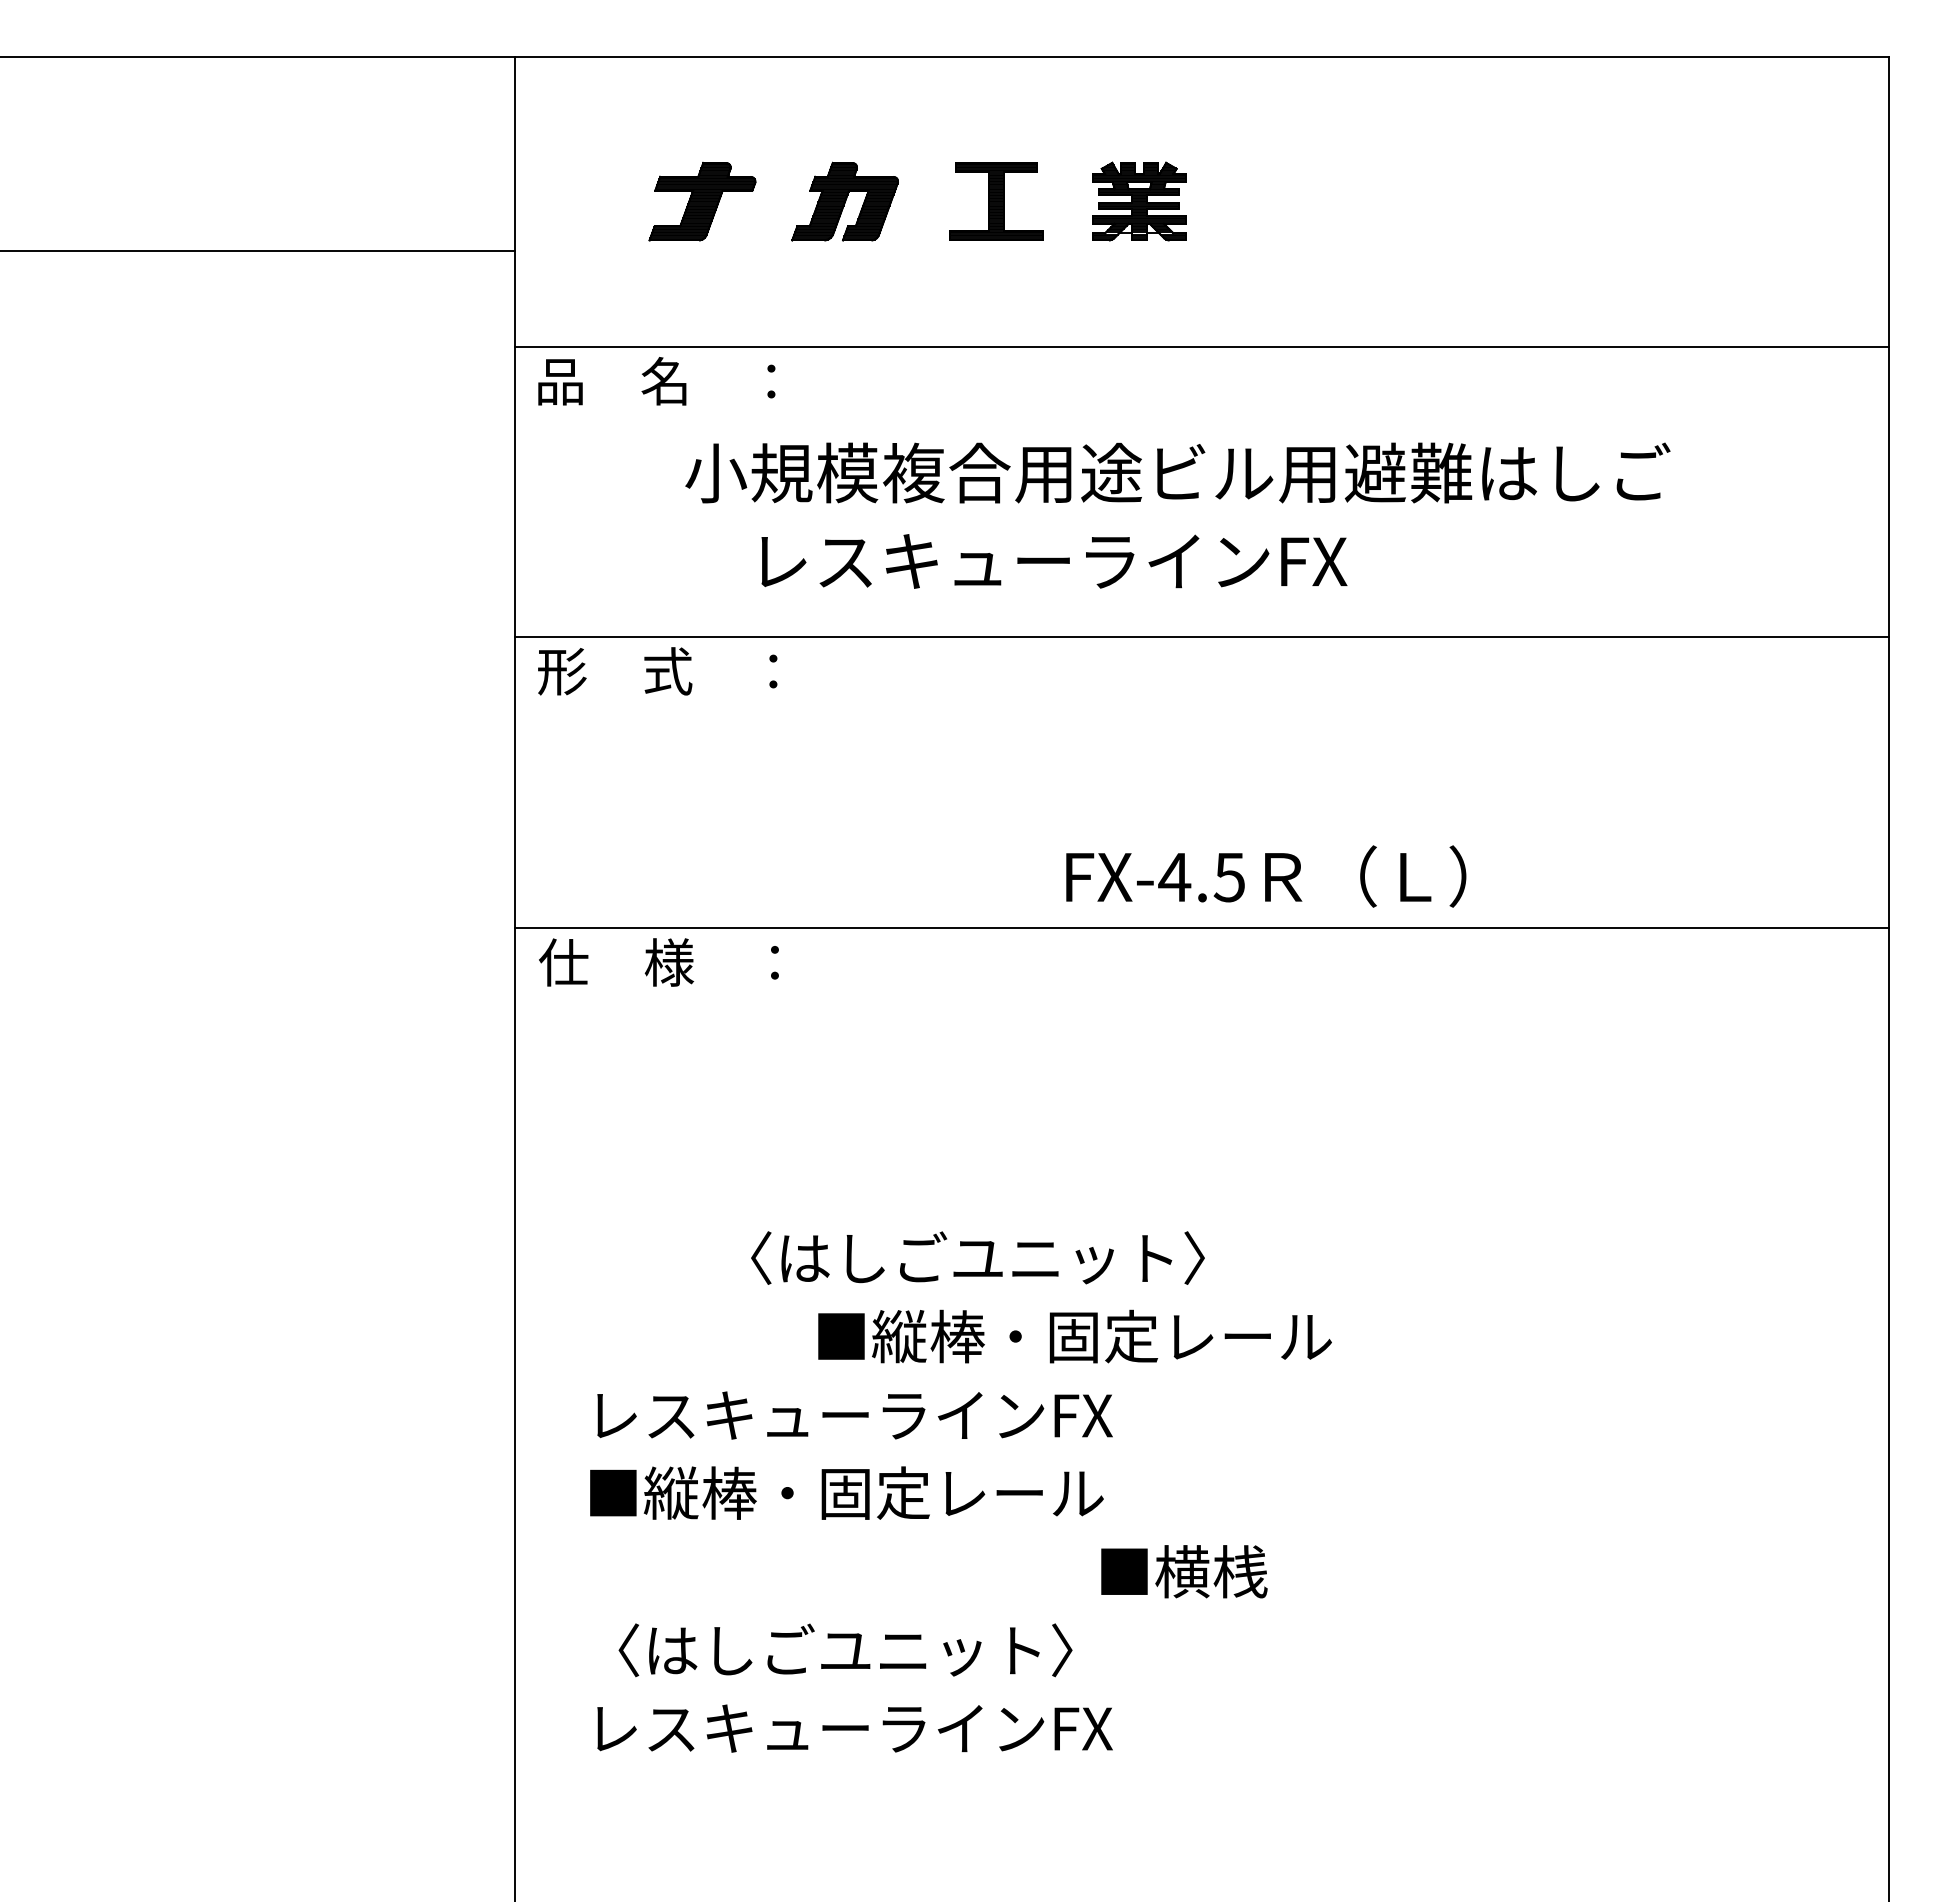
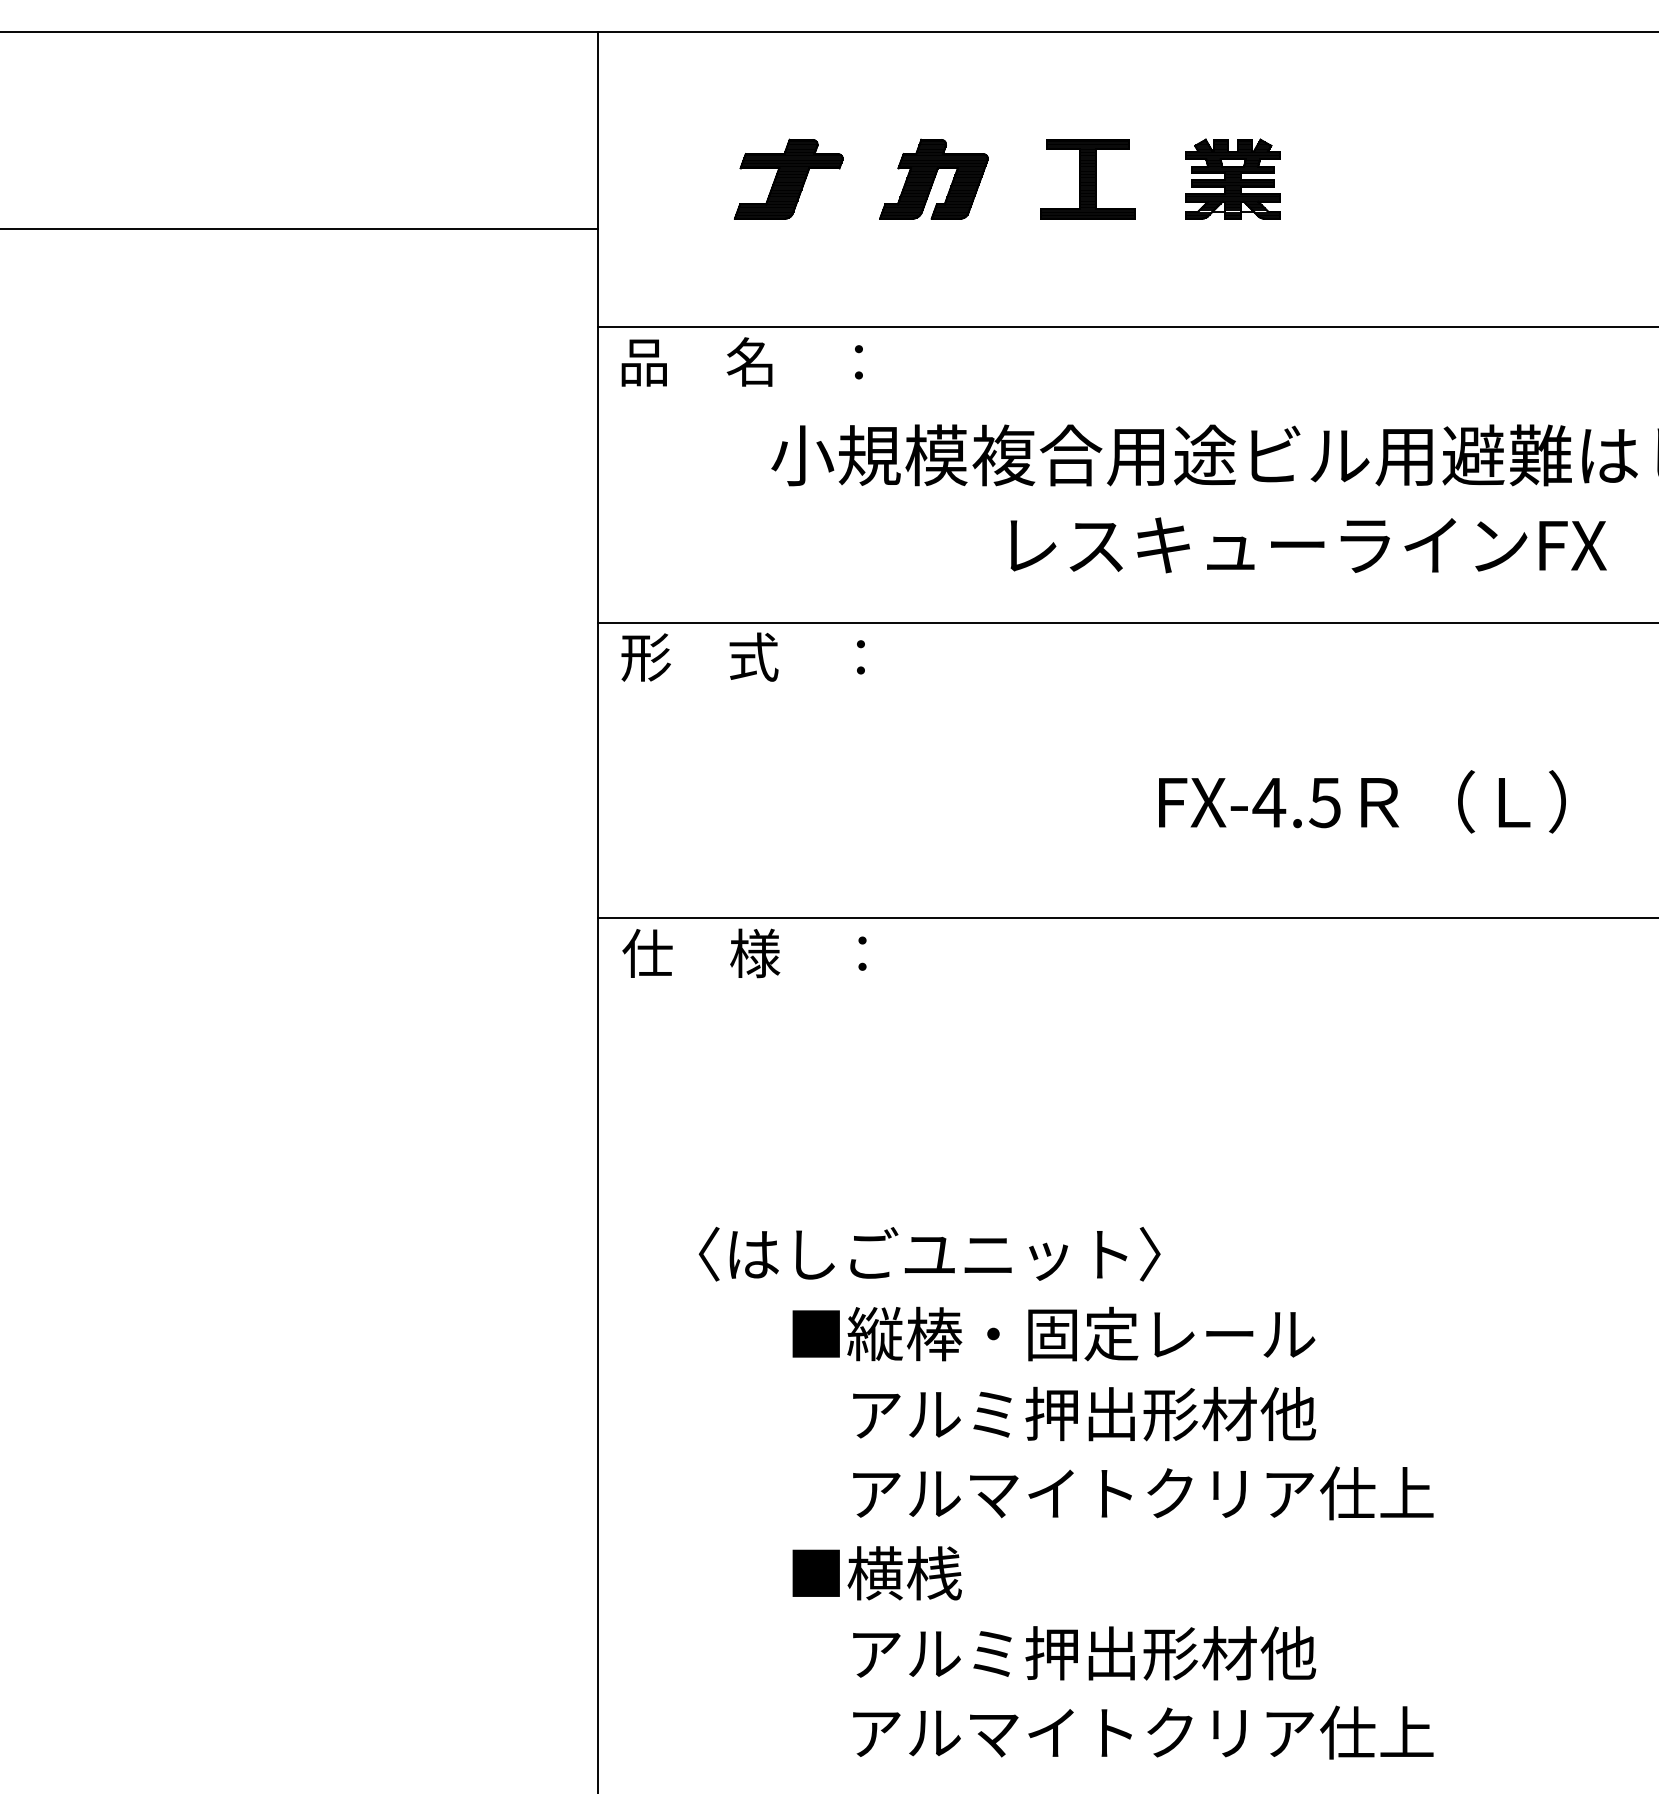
text: (1054, 561) -> (1308, 545), moved
text: (1266, 876) -> (1362, 801), moved
text: (977, 1257) -> (929, 1253), moved
text: (1074, 1336) -> (1053, 1333), moved
text: (908, 1414) -> (998, 1413), レスキューラインFX -> アルミ押出形材他
text: (963, 1492) -> (1054, 1492), ■縦棒・固定レール -> アルマイトクリア仕上
text: (1184, 1571) -> (877, 1573), moved
text: (919, 1650) -> (1009, 1653), 〈はしごユニット〉 -> アルミ押出形材他
text: (966, 1727) -> (1057, 1731), レスキューラインFX -> アルマイトクリア仕上

